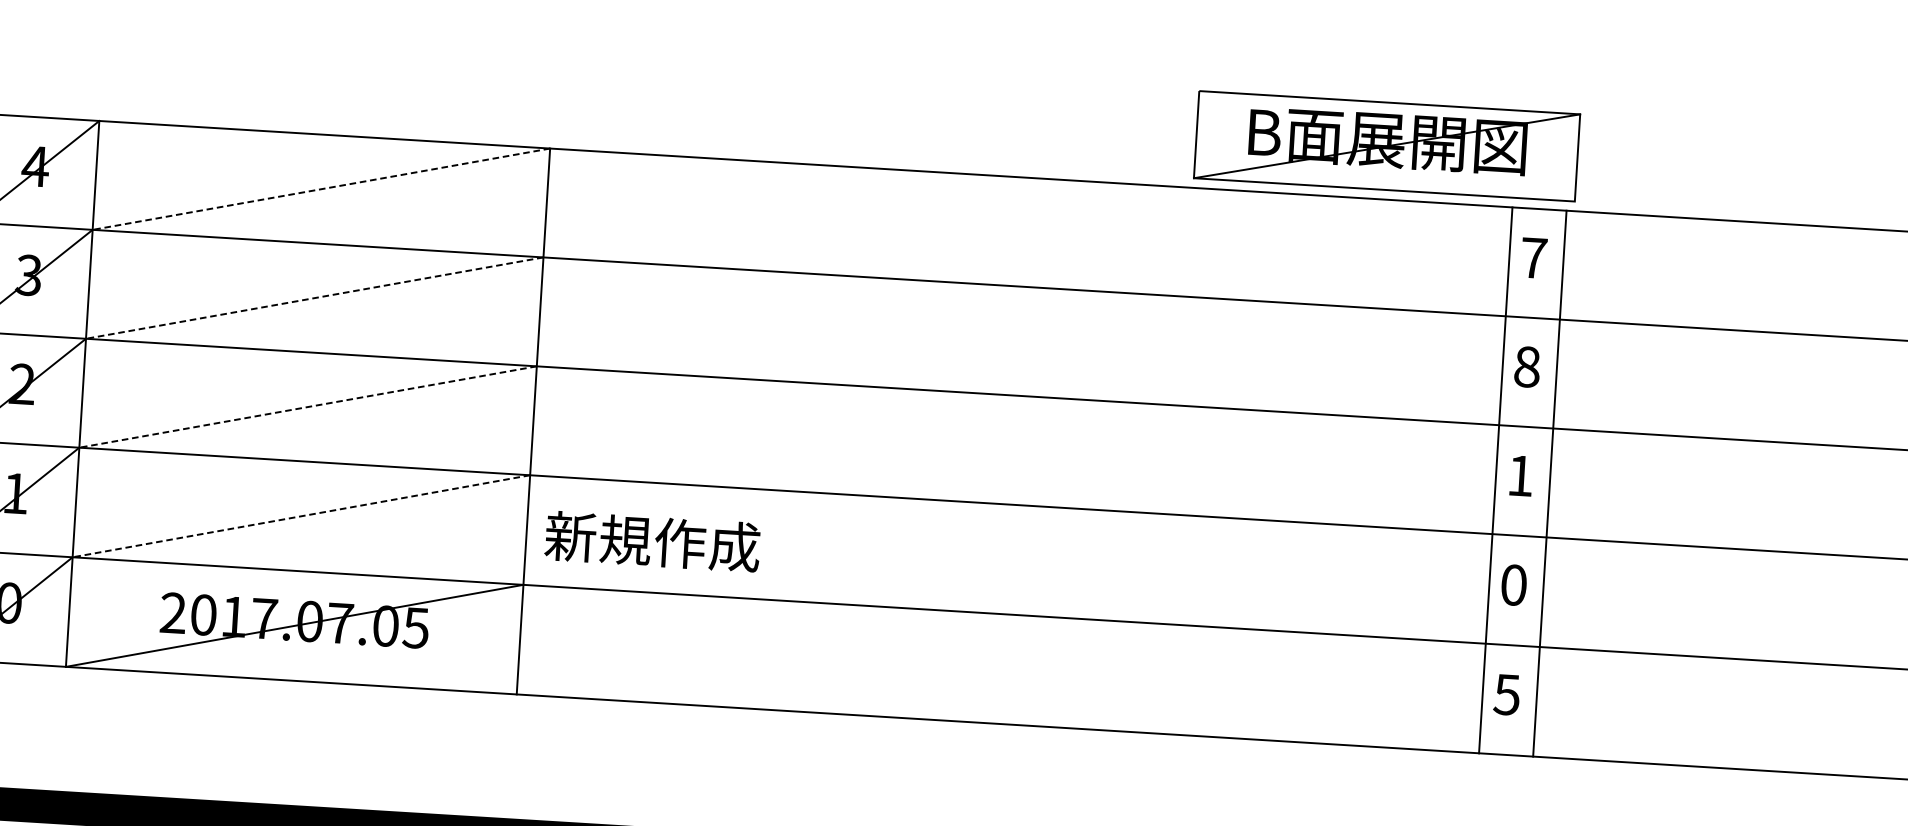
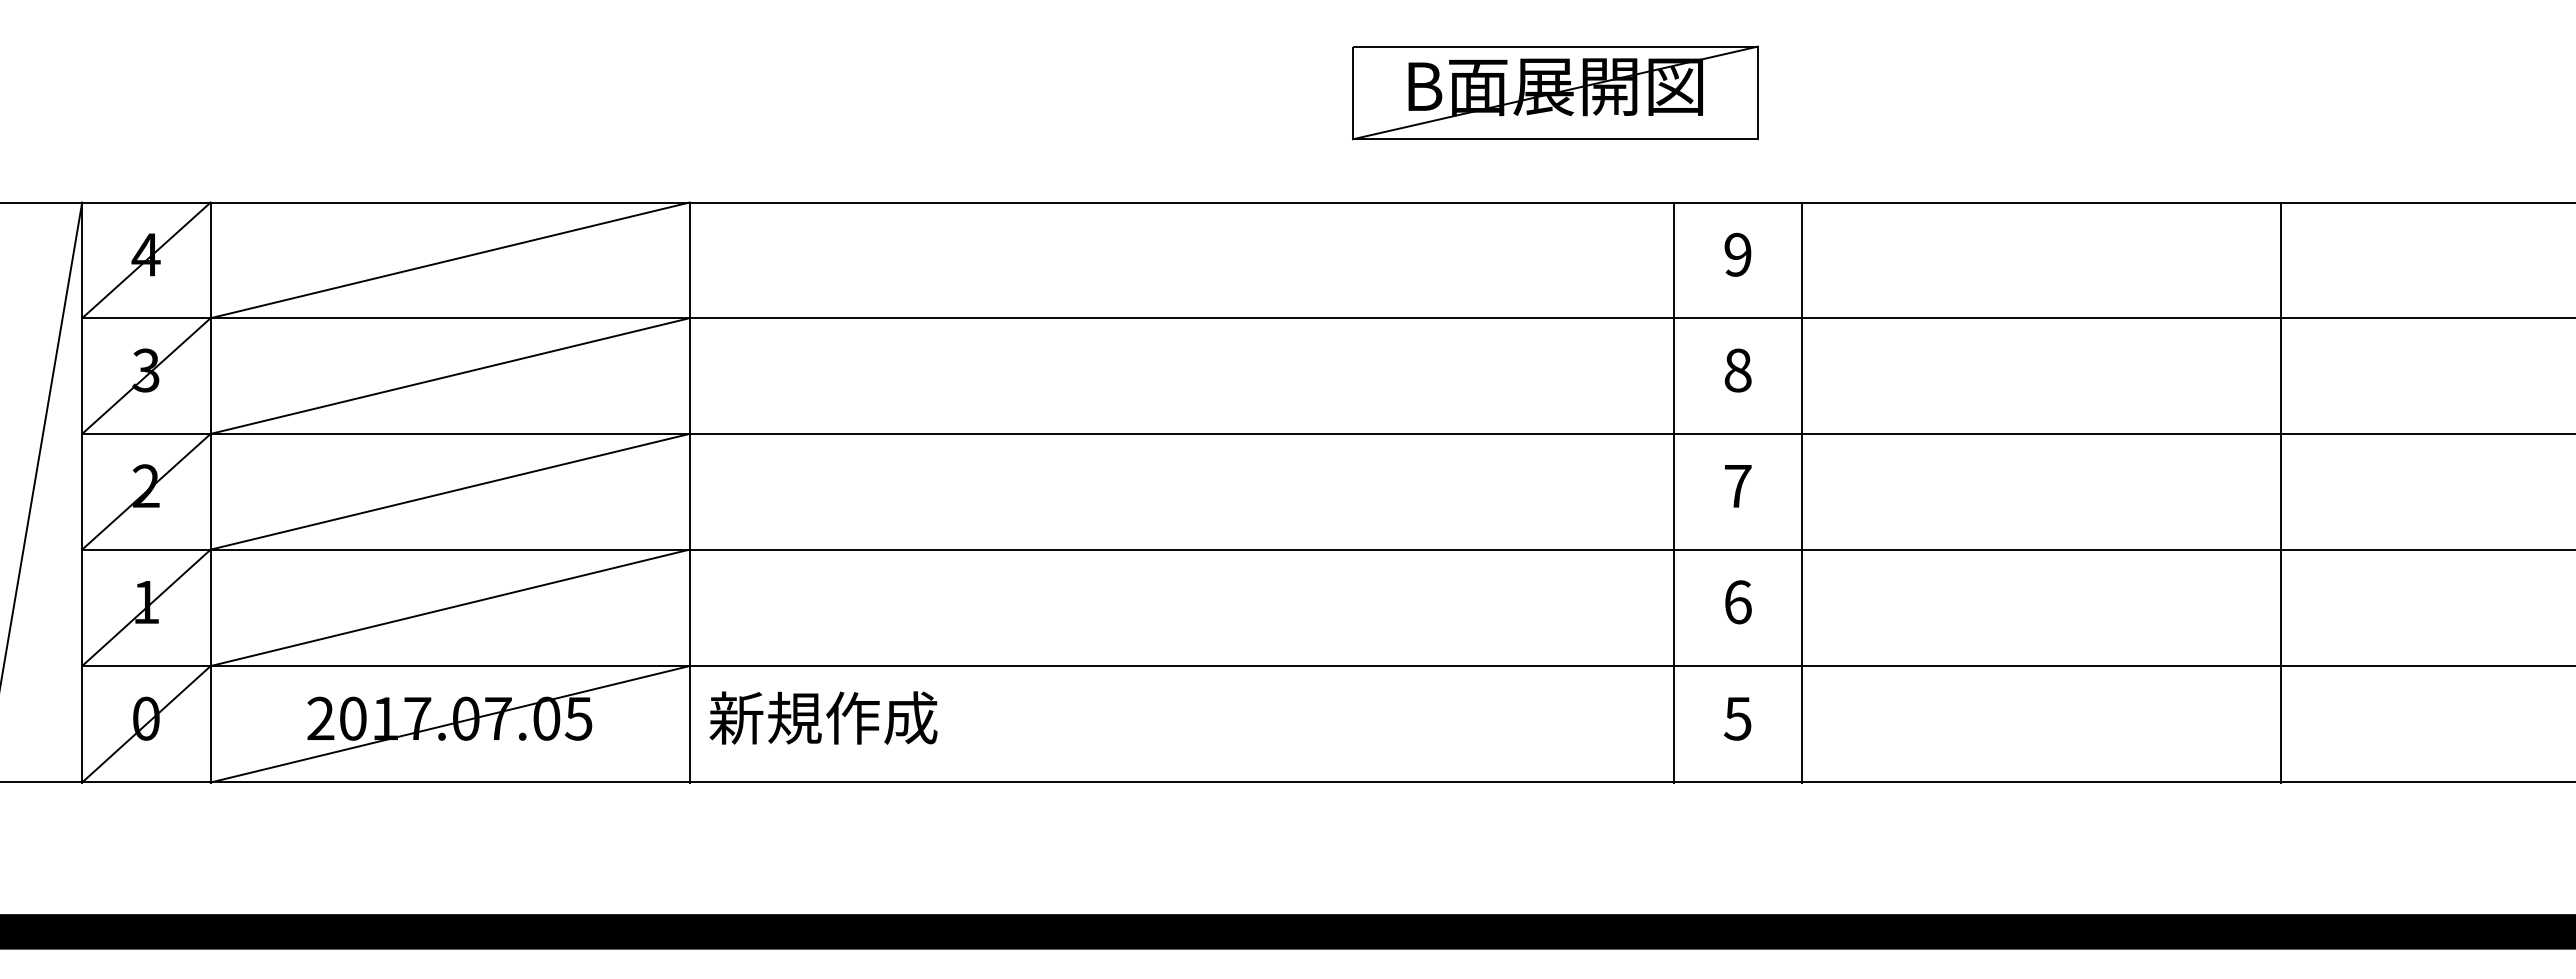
part: (1387, 145) -> (1555, 92), moved
line: (320, 189) -> (449, 260), dashed -> solid
text: (1533, 257) -> (1737, 254), 7 -> 9
line: (314, 298) -> (449, 376), dashed -> solid
line: (307, 406) -> (449, 491), dashed -> solid
text: (1521, 476) -> (1738, 486), 1 -> 7
line: (1496, 480) -> (1674, 492), moved
line: (1549, 483) -> (1802, 492), moved
line: (300, 515) -> (449, 607), dashed -> solid
text: (652, 541) -> (823, 717), moved
text: (1514, 585) -> (1738, 602), 0 -> 6

